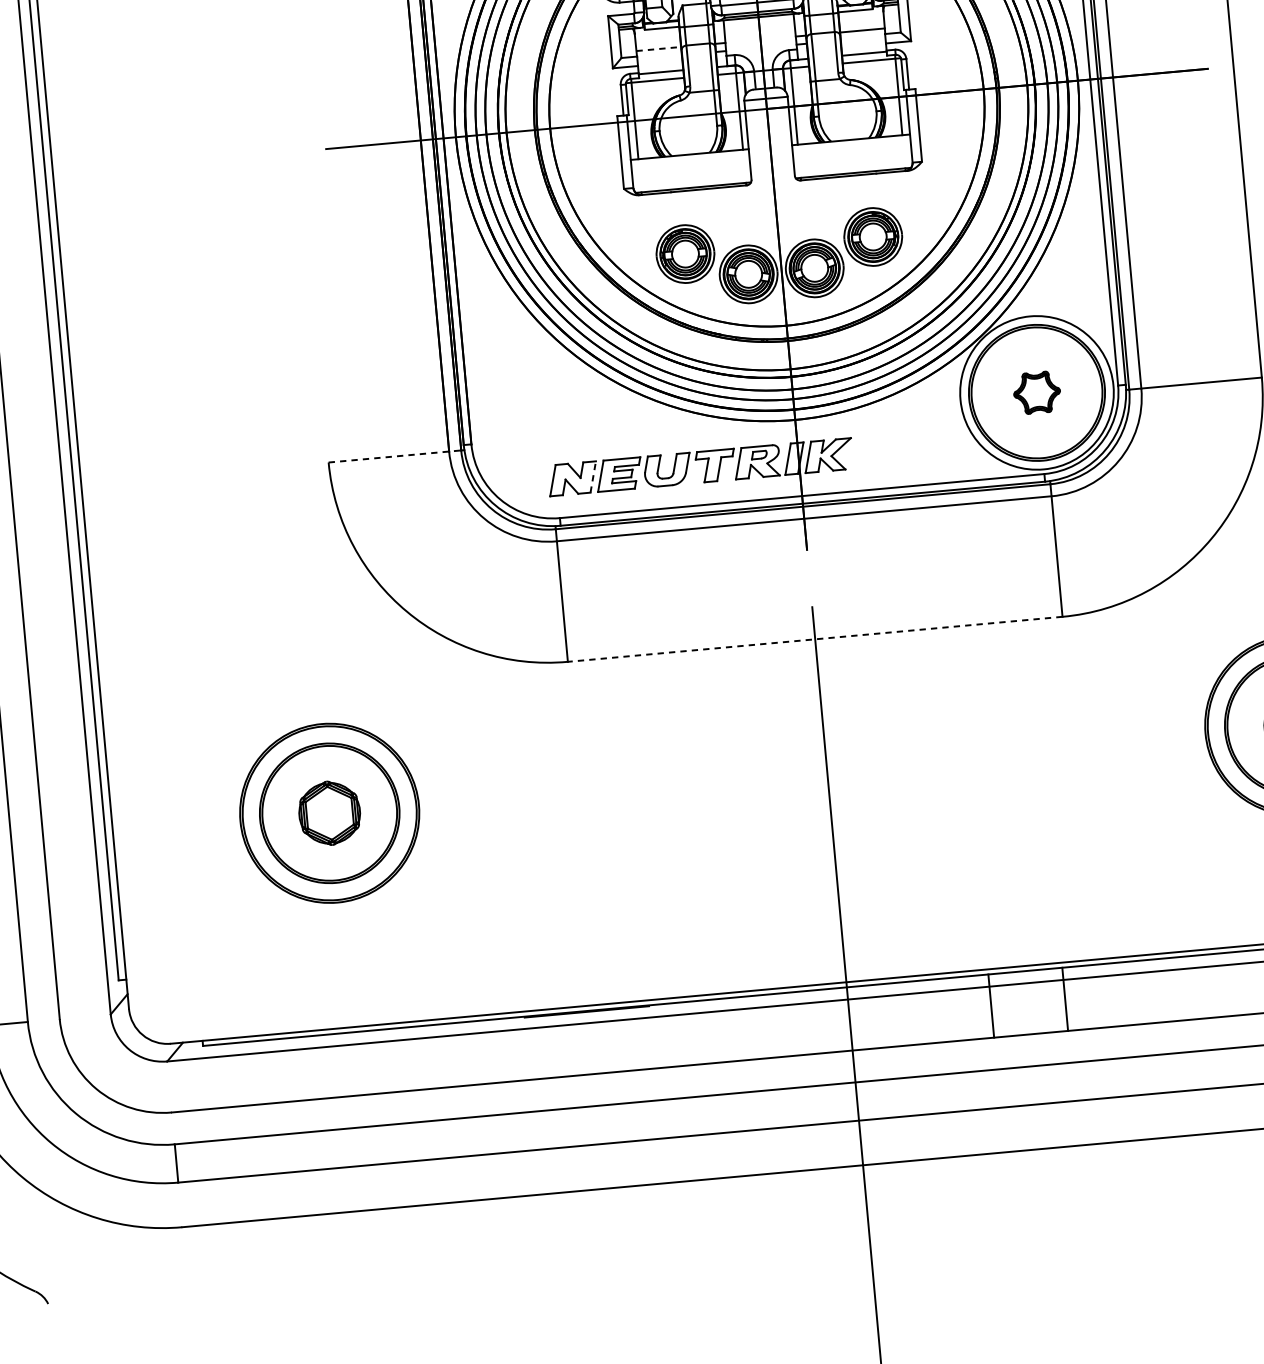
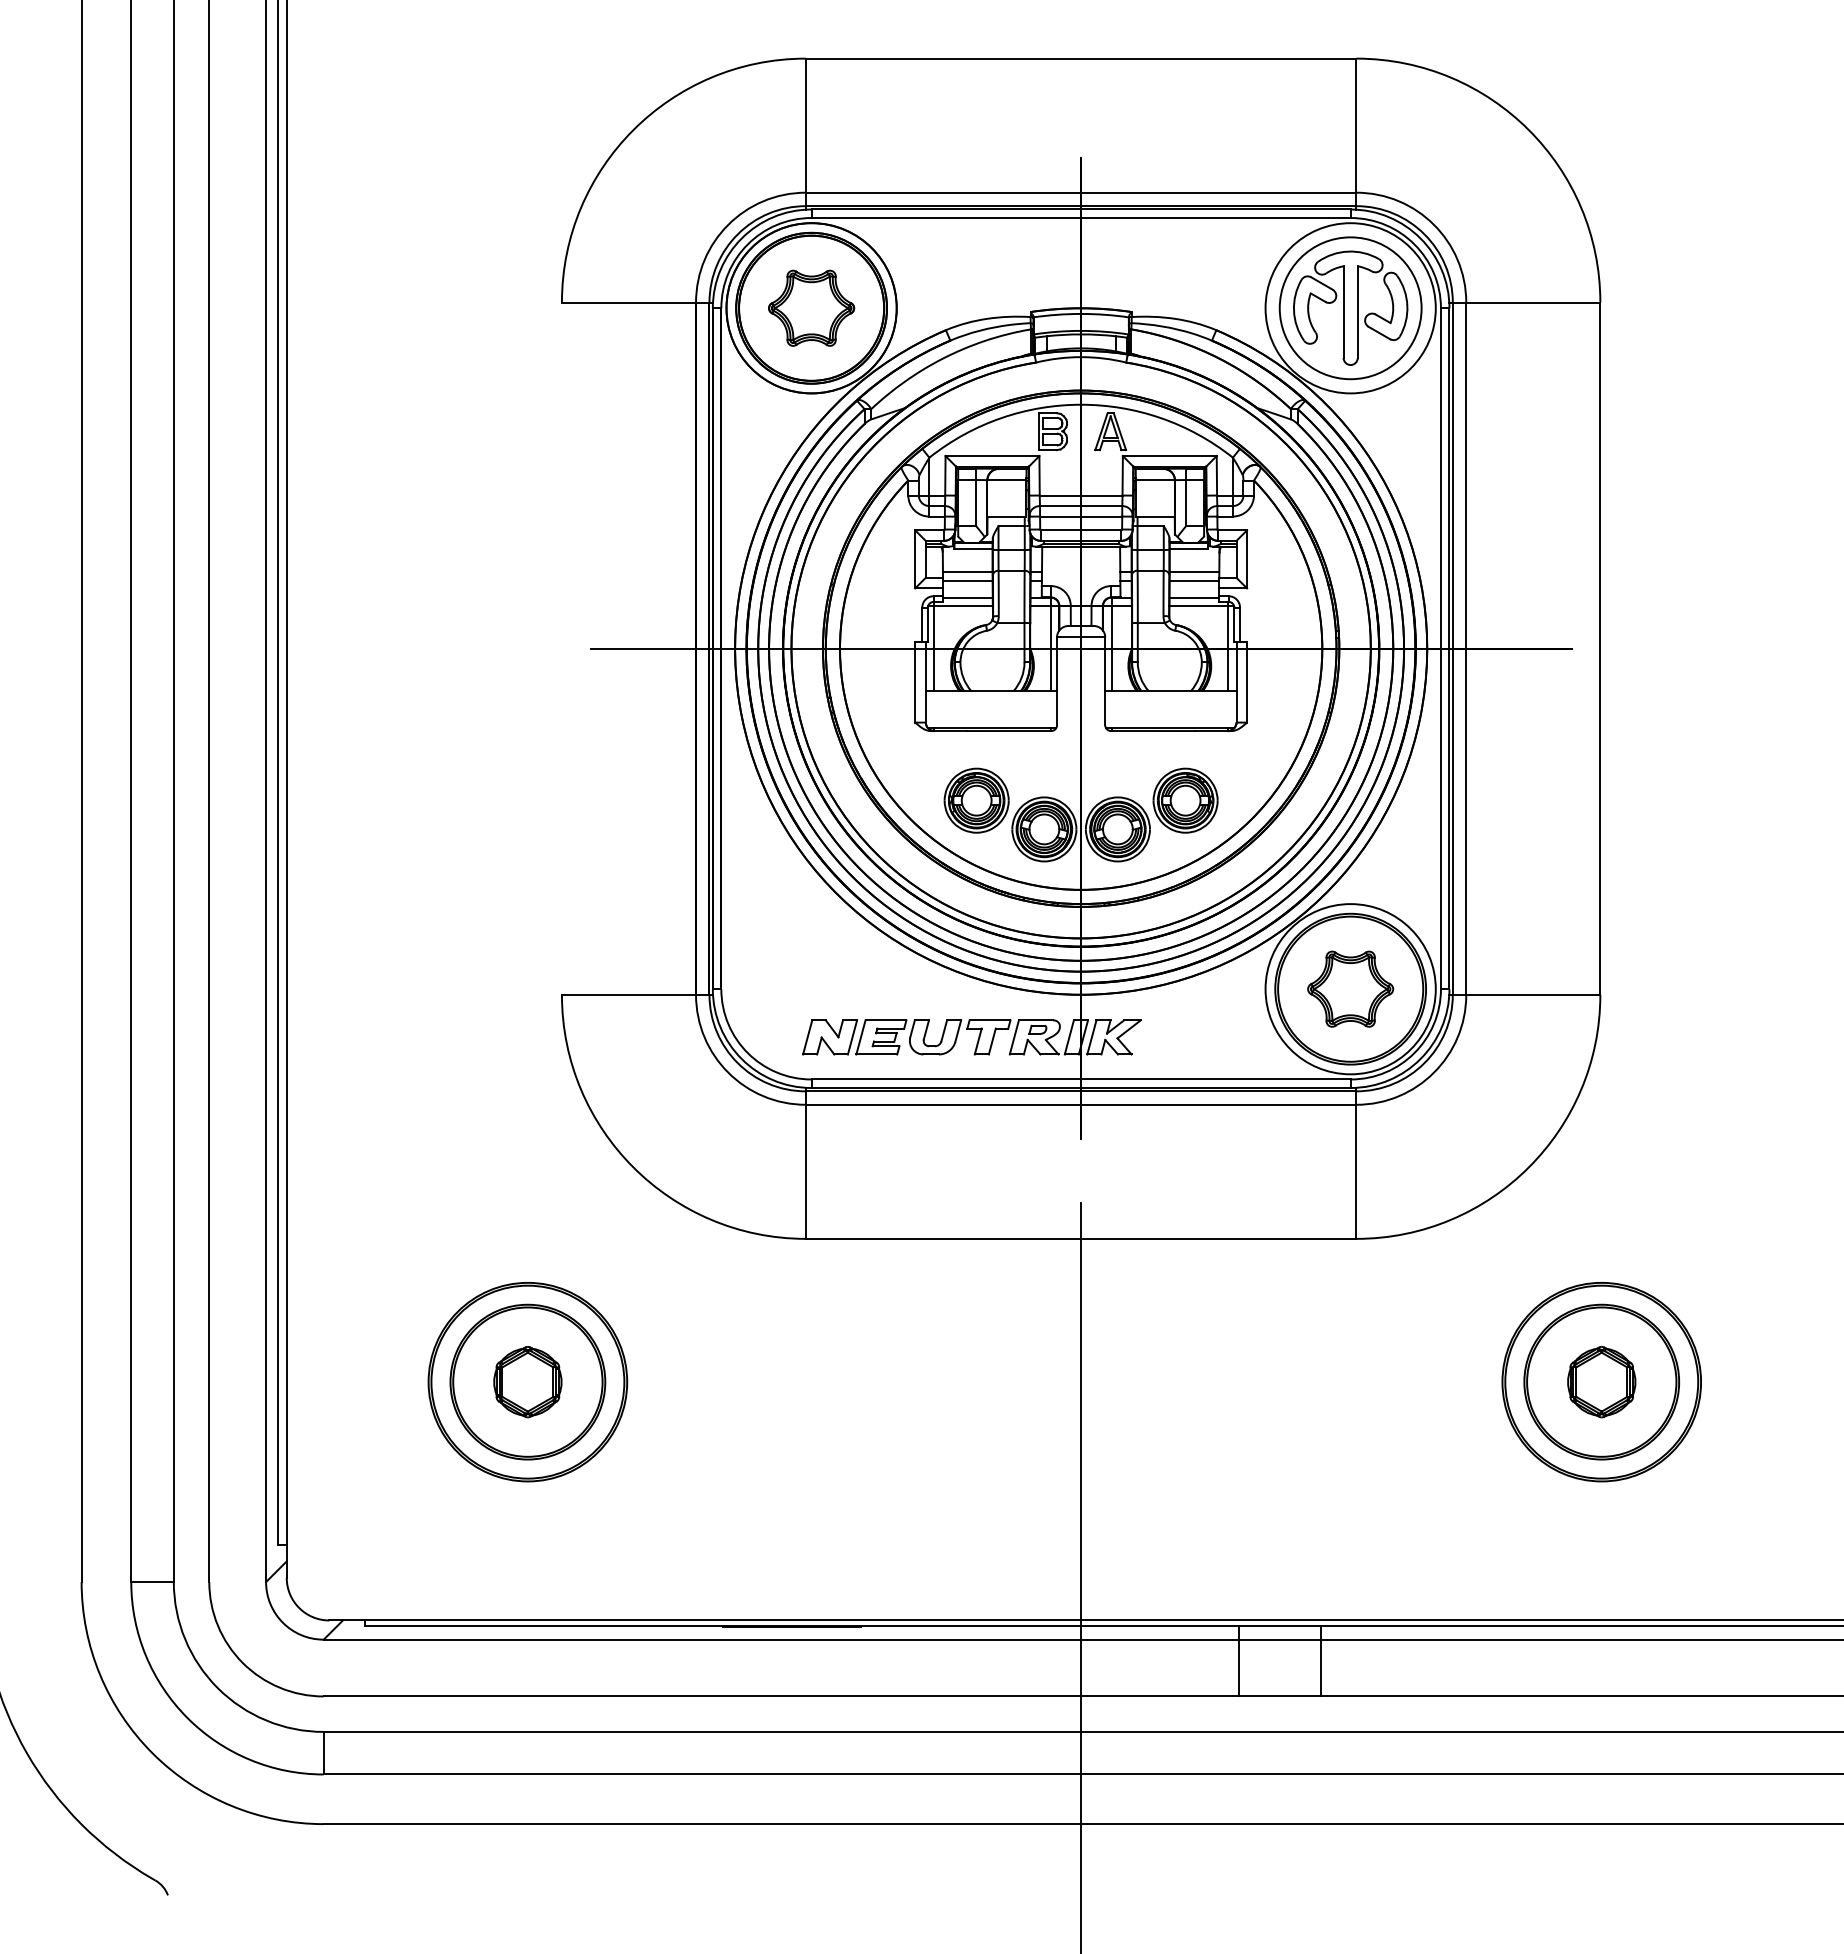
line: (863, 38) -> (1194, 580), added
line: (658, 48) -> (967, 571), dashed -> solid
line: (659, 56) -> (967, 580), added
part: (1036, 392) -> (1350, 988), size x1.67
line: (394, 456) -> (635, 994), dashed -> solid
line: (593, 477) -> (852, 1037), dashed -> solid
line: (814, 639) -> (1080, 1238), dashed -> solid

